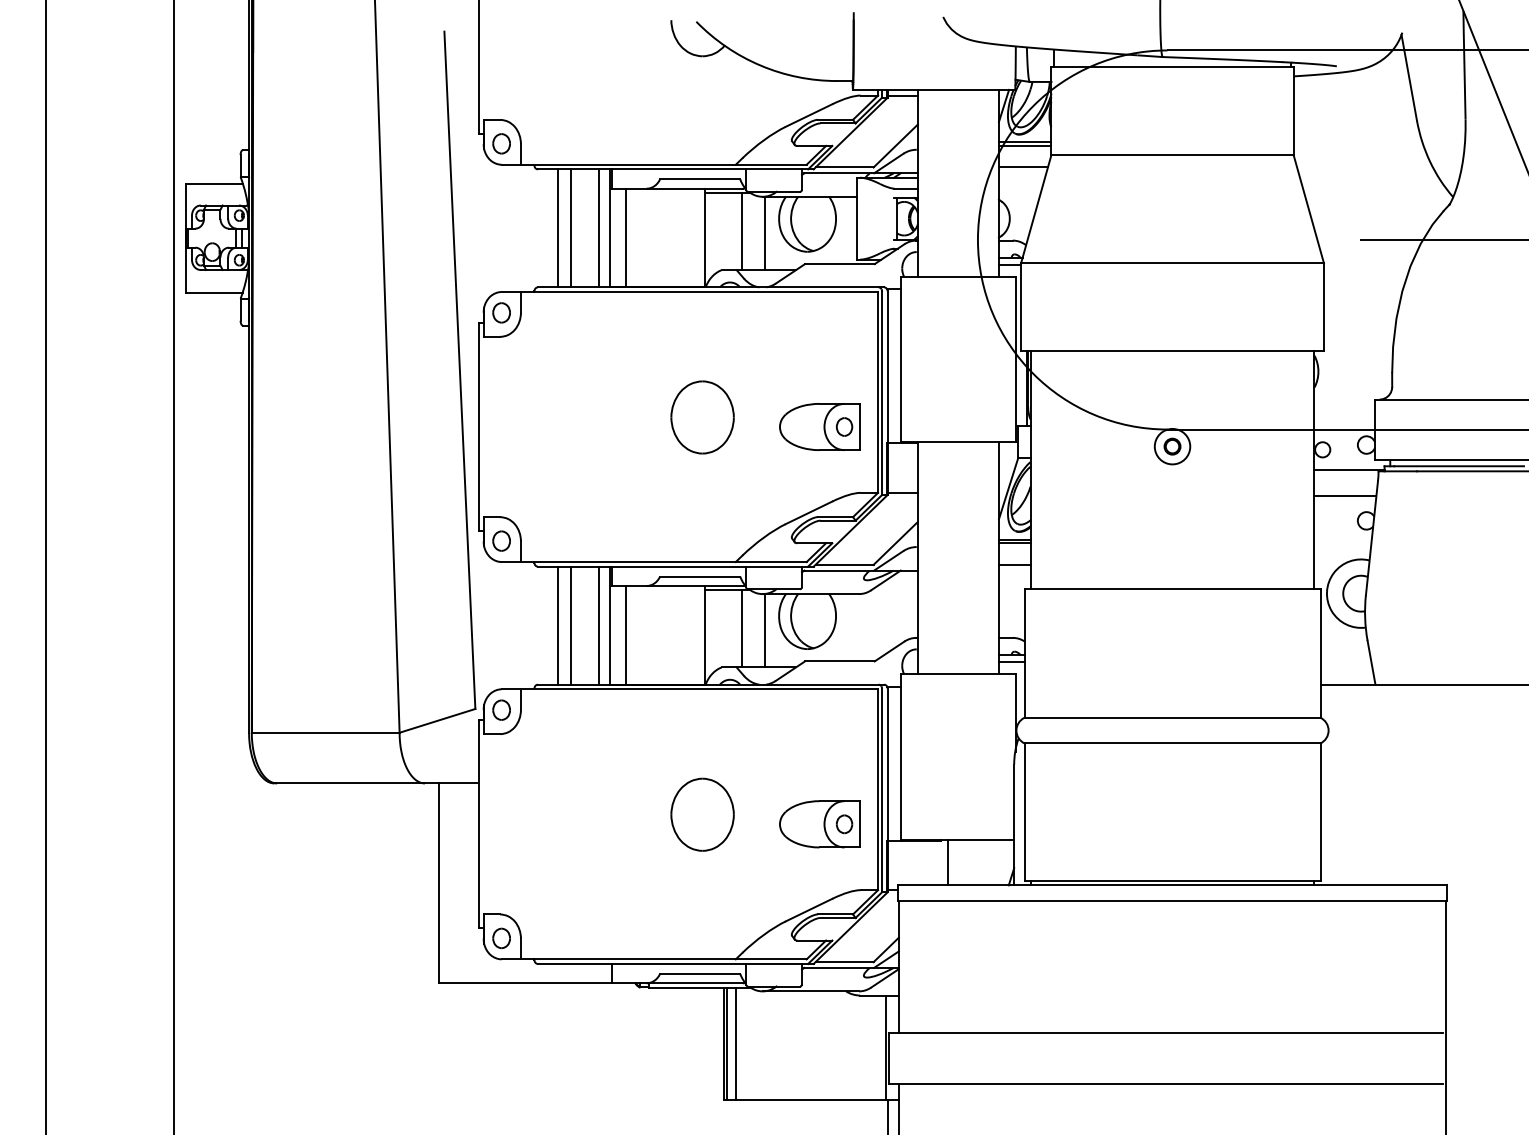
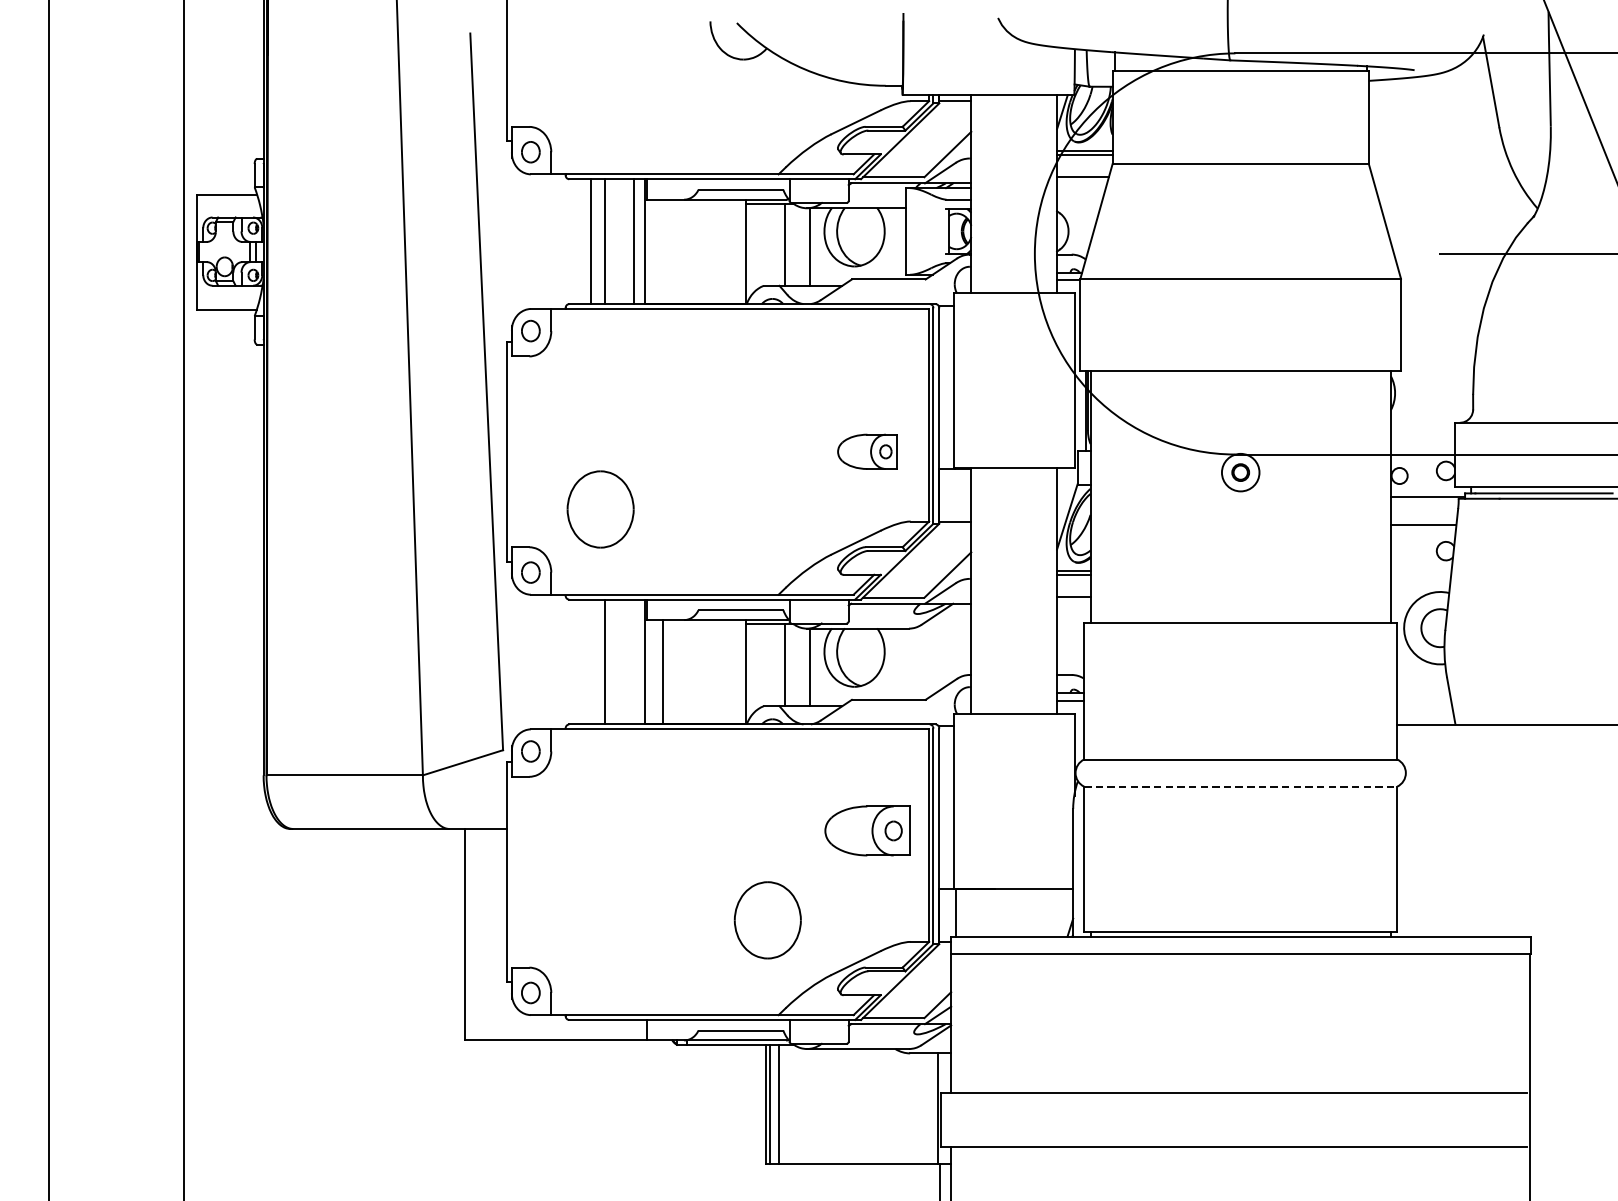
line: (626, 237) -> (662, 251), removed
part: (702, 417) -> (600, 509), moved
part: (819, 426) -> (867, 451), size x0.7
line: (558, 625) -> (591, 661), removed
line: (599, 625) -> (634, 661), removed
line: (1172, 743) -> (1240, 786), solid -> dashed
part: (702, 814) -> (767, 920), moved
part: (819, 824) -> (867, 831), moved
line: (947, 862) -> (956, 912), moved

